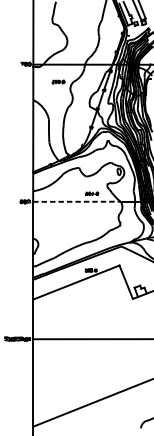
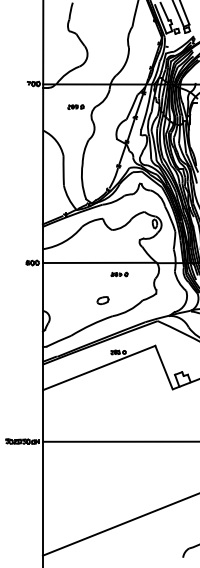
part: (91, 193) -> (119, 274), moved
line: (76, 201) -> (99, 262), dashed -> solid
part: (78, 230) -> (102, 300), added

